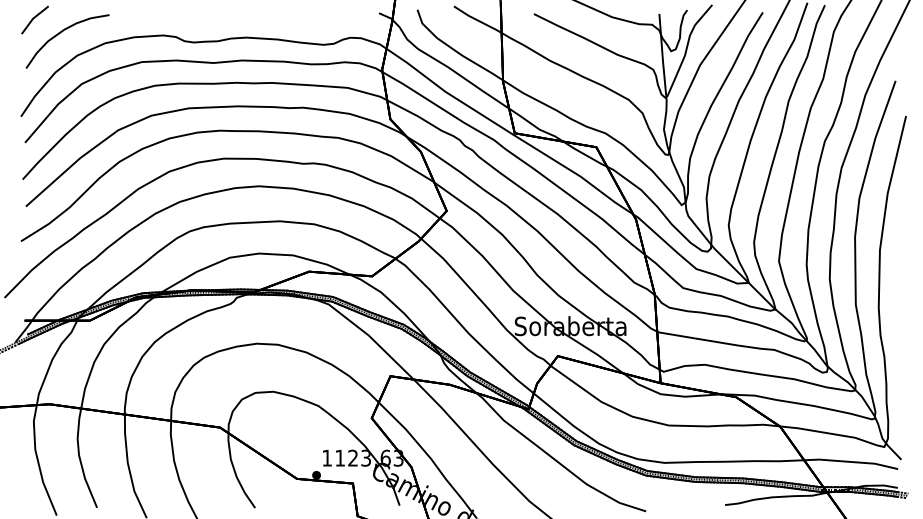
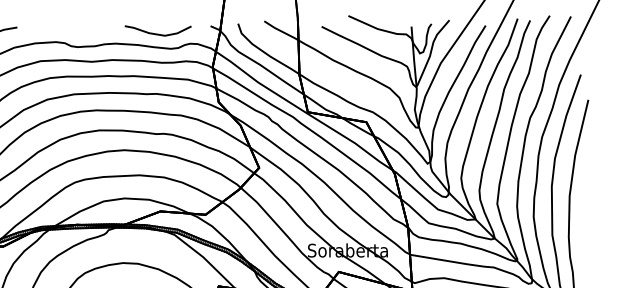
curve: (303, 23) -> (156, 33), added

